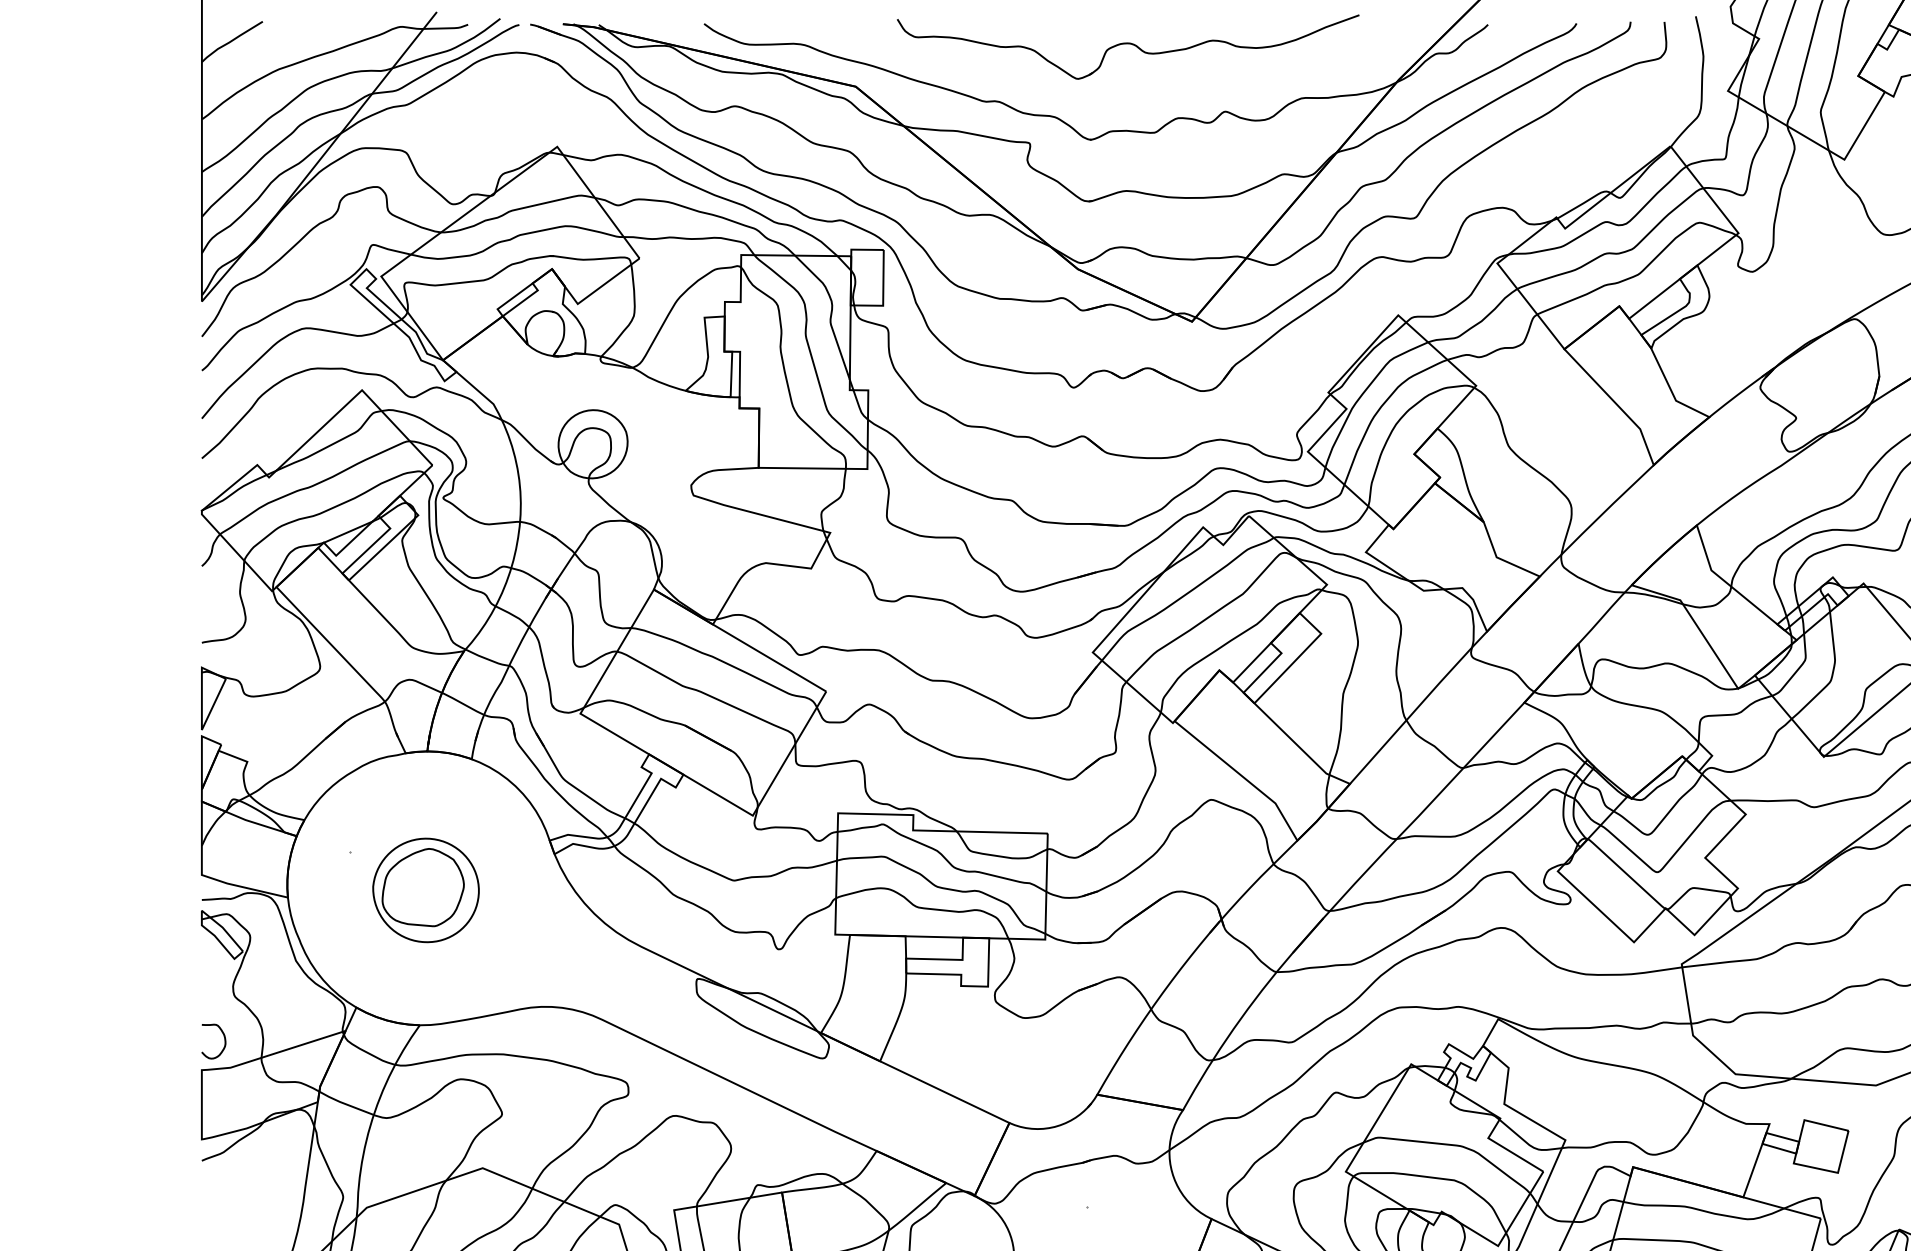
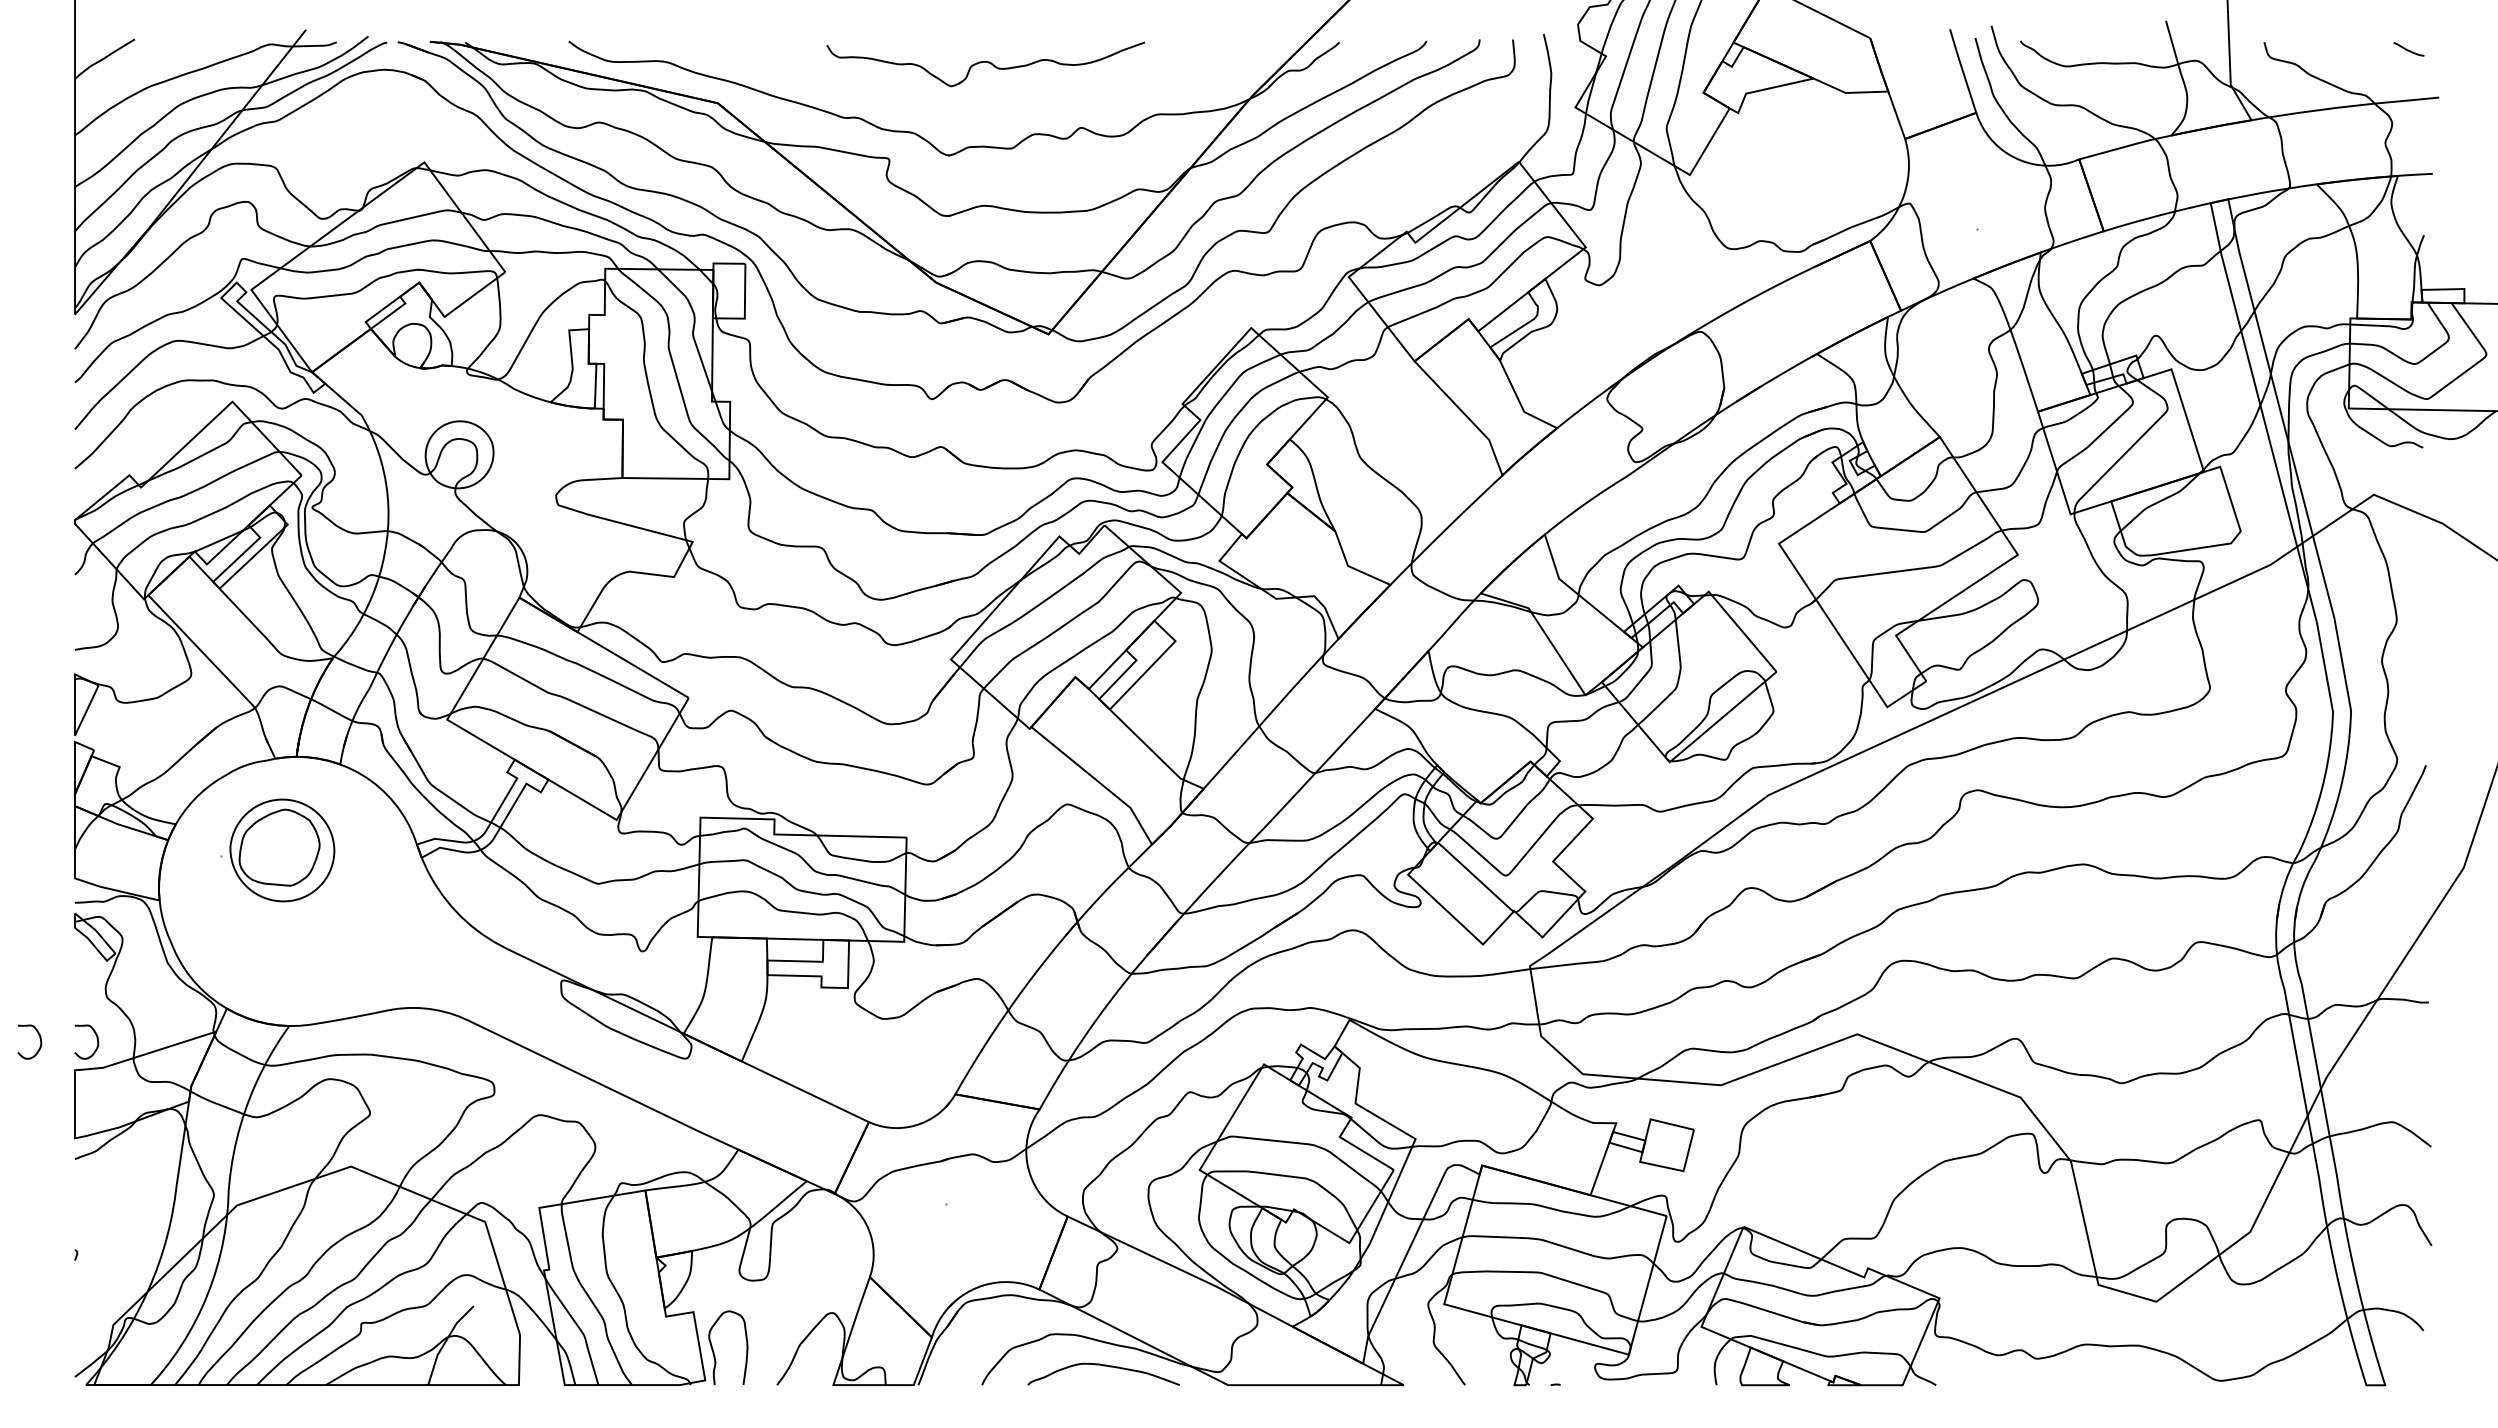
part: (1127, 47) -> (985, 64), size x0.7
part: (426, 890) -> (282, 850), moved
curve: (165, 1037) -> (39, 1038), added

